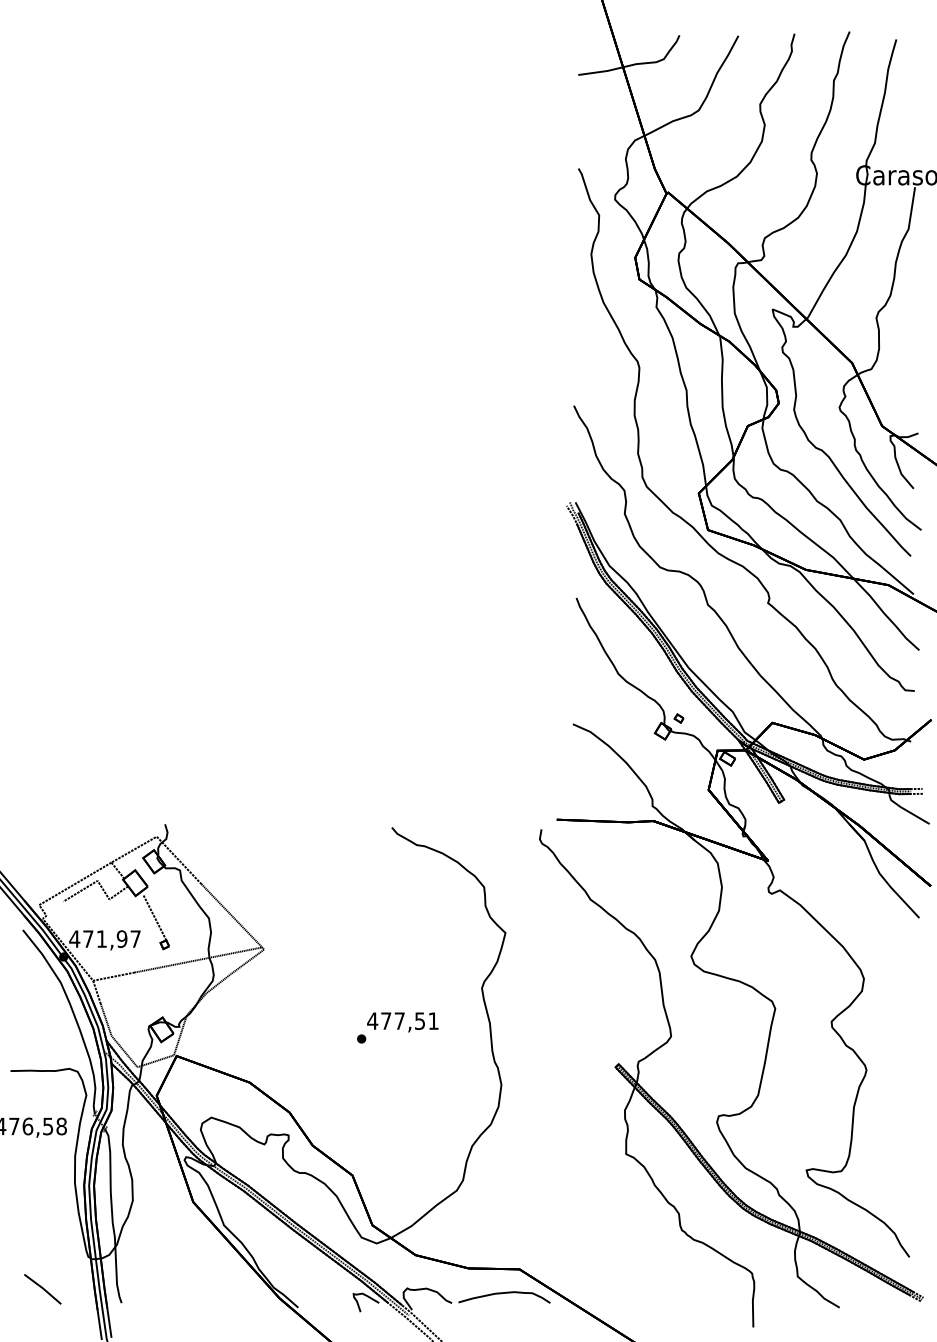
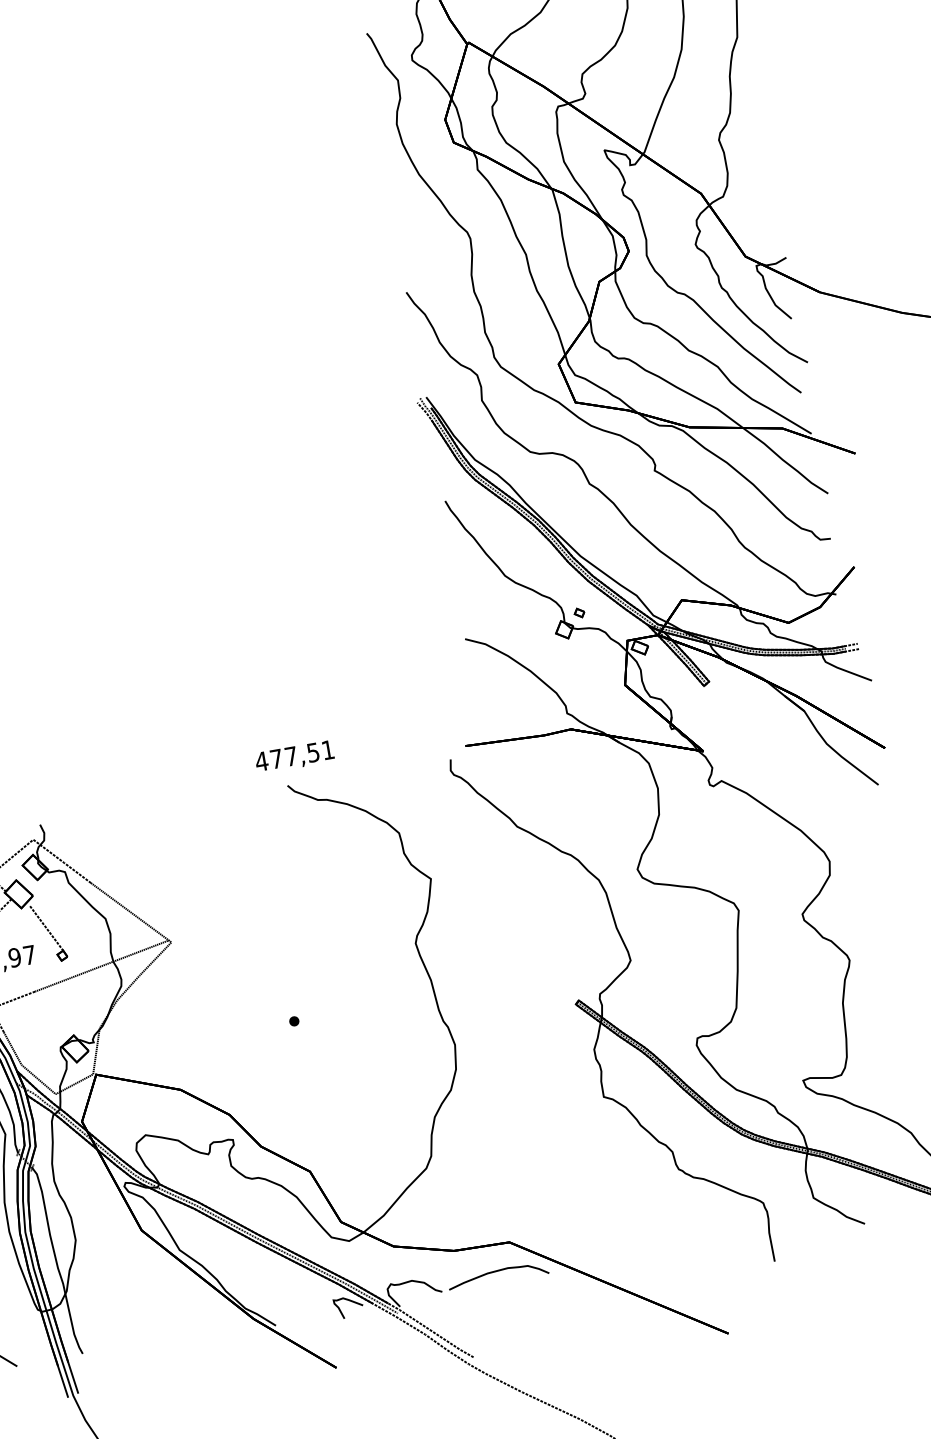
text: (402, 1022) -> (294, 757), moved

